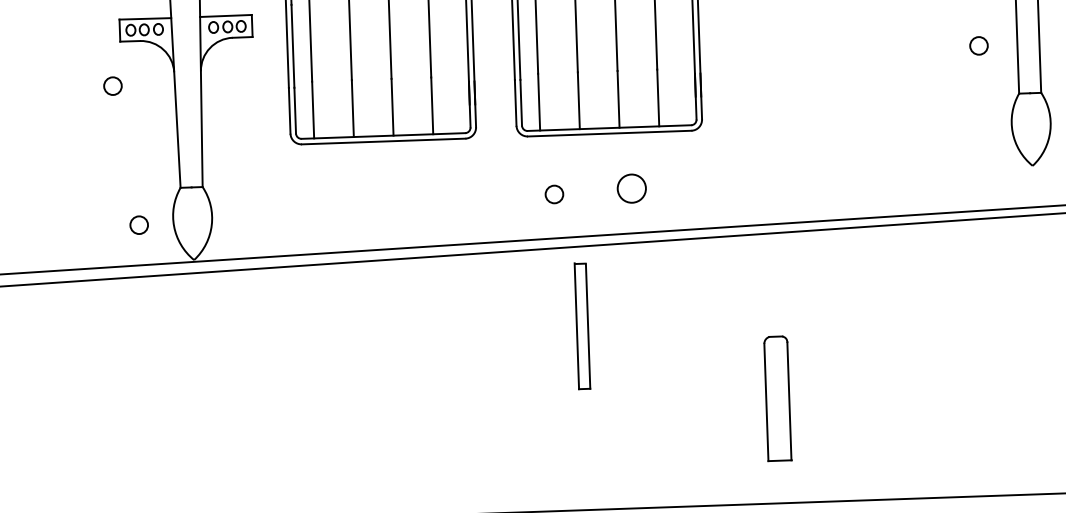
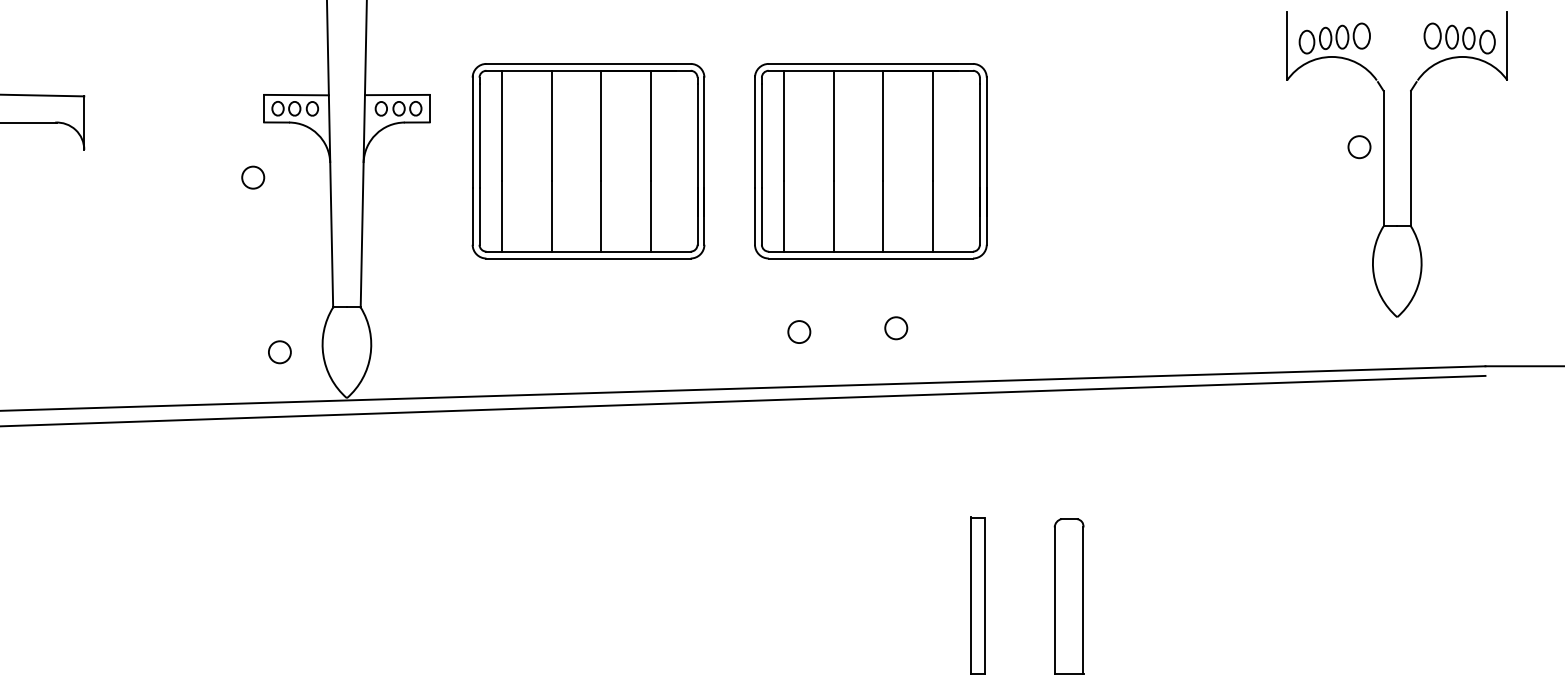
circle: (979, 46) -> (1359, 147), moved
circle: (632, 188) -> (896, 328), size x0.62
part: (582, 326) -> (977, 595), moved

